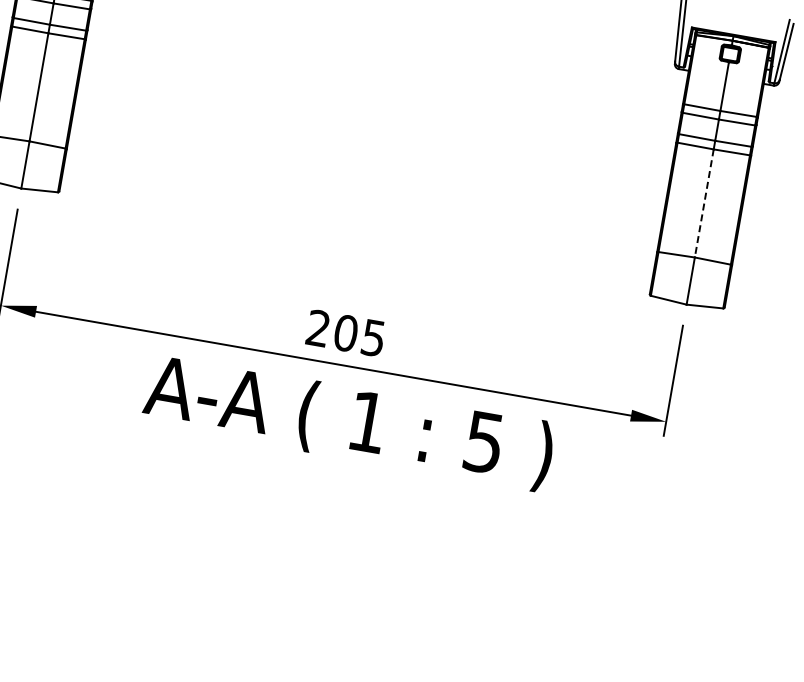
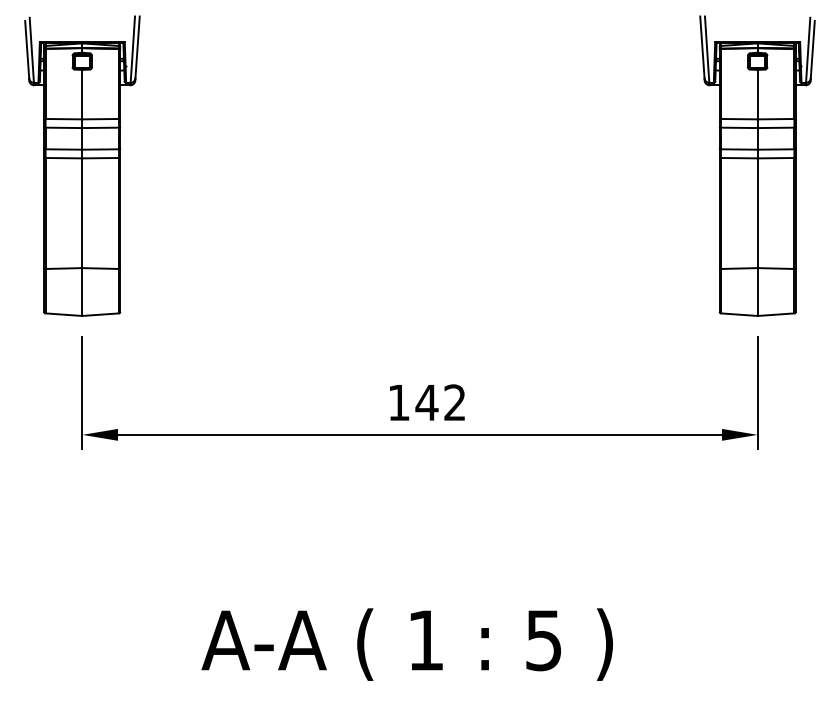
line: (704, 203) -> (757, 213), dashed -> solid
text: (345, 332) -> (426, 402), 205 -> 142
text: (348, 422) -> (406, 644), moved

